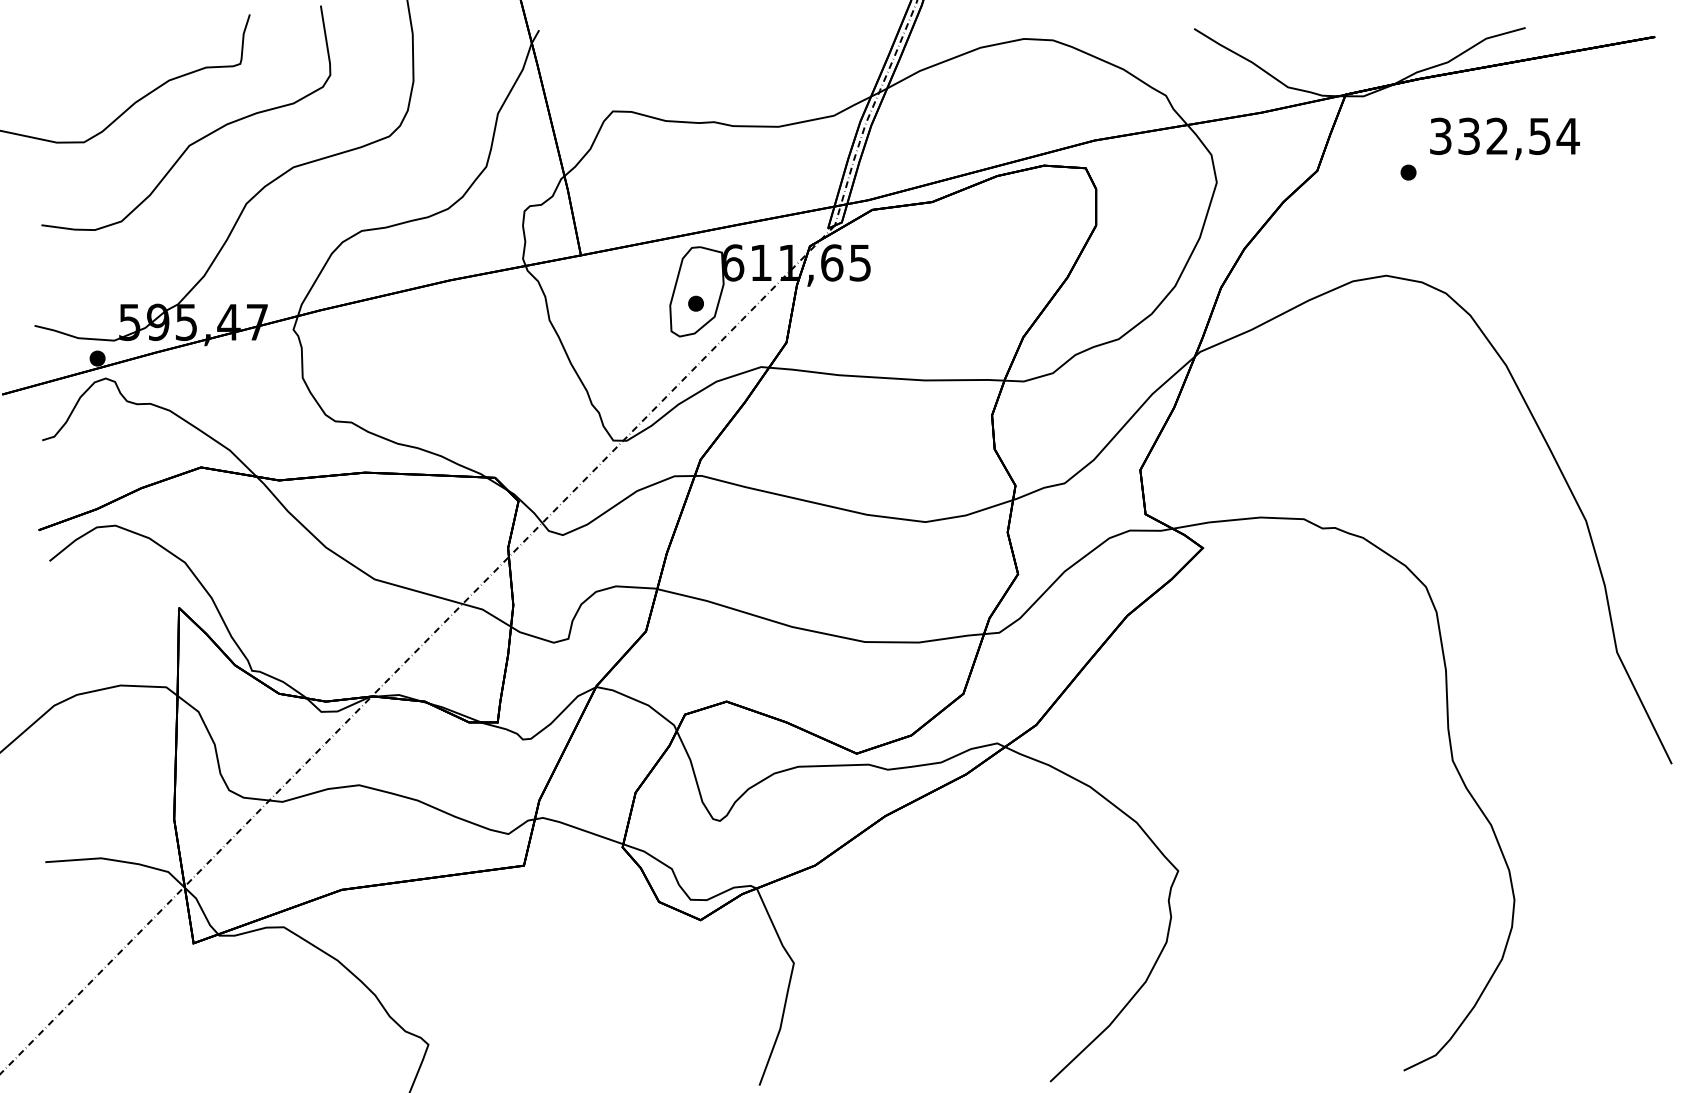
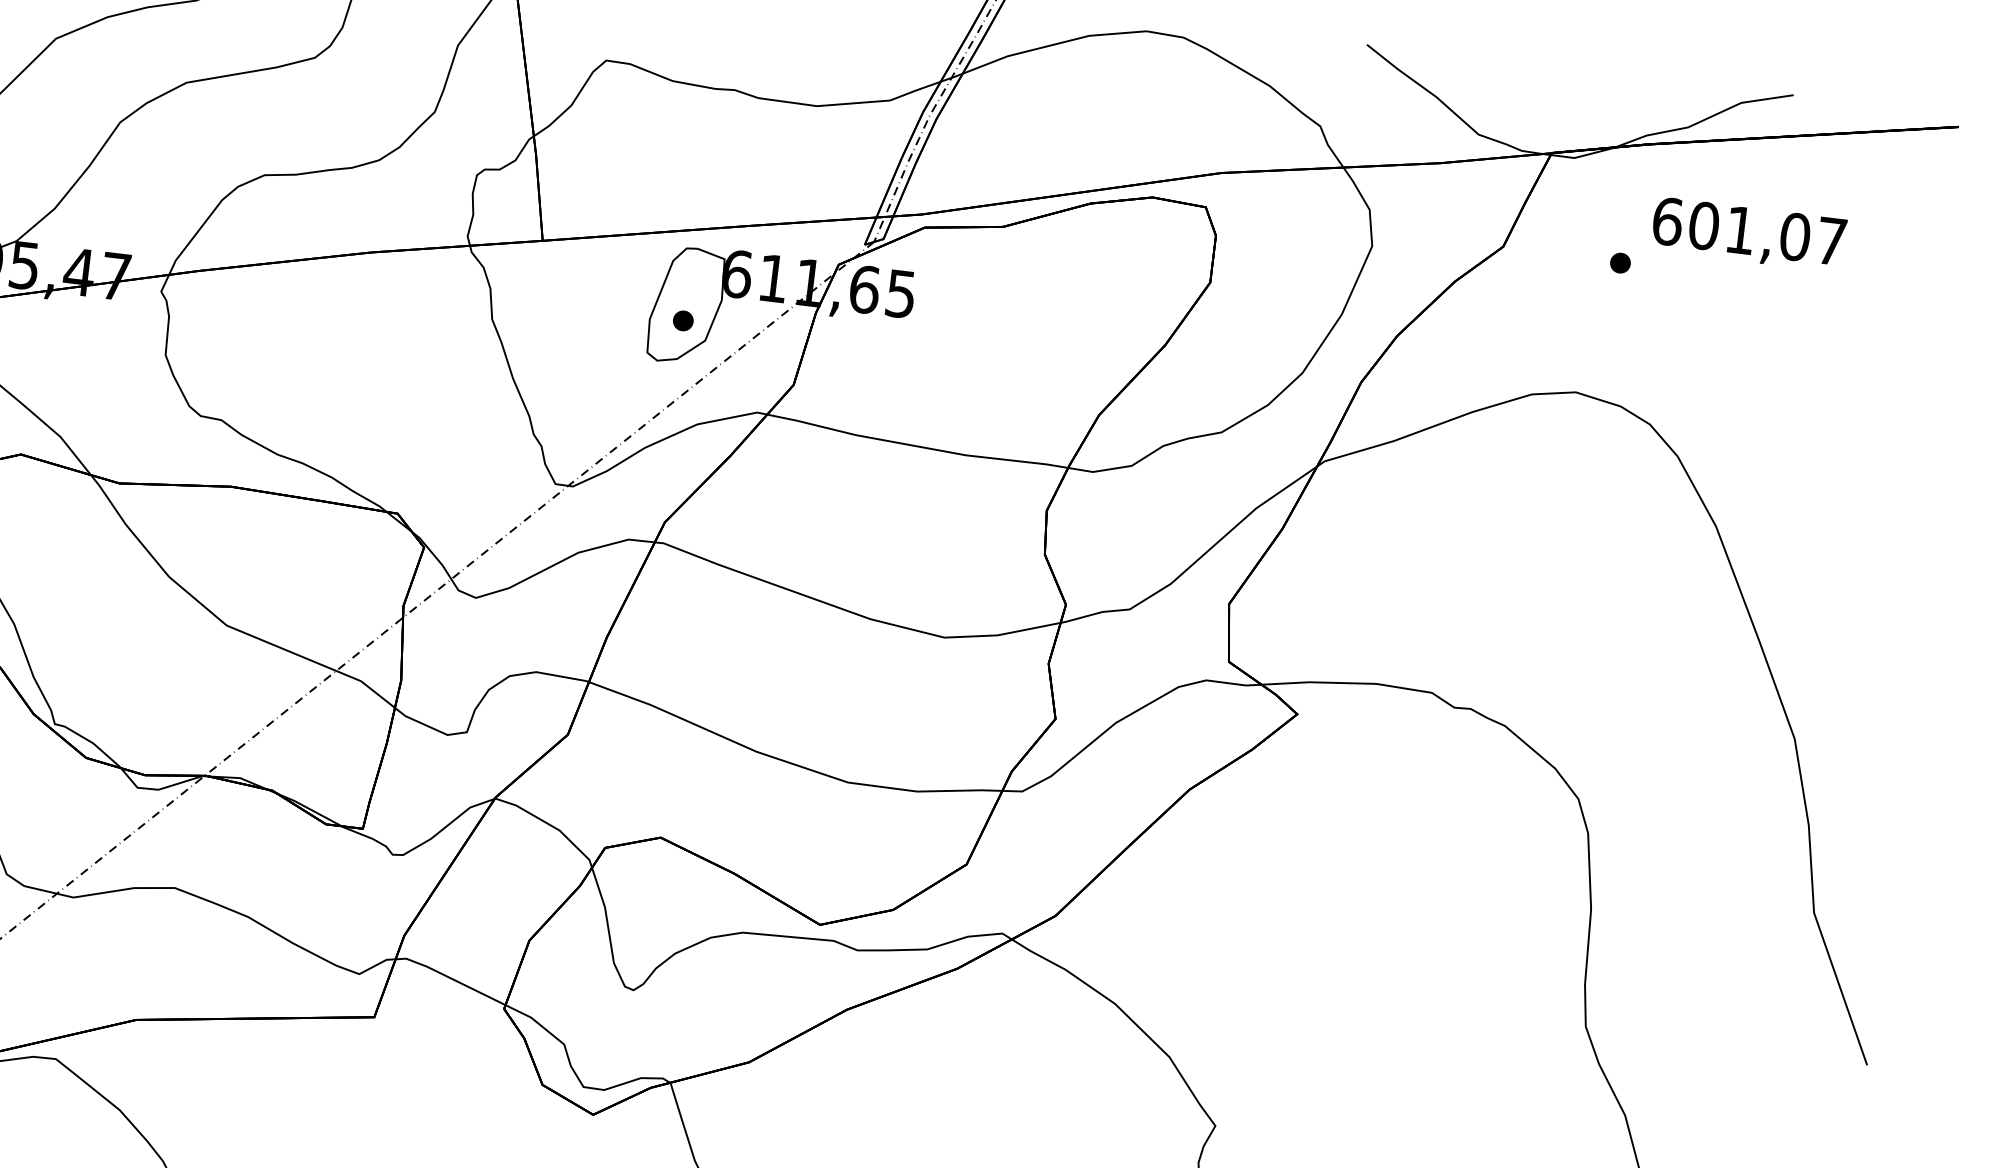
text: (1504, 136) -> (1749, 231), 332,54 -> 601,07

